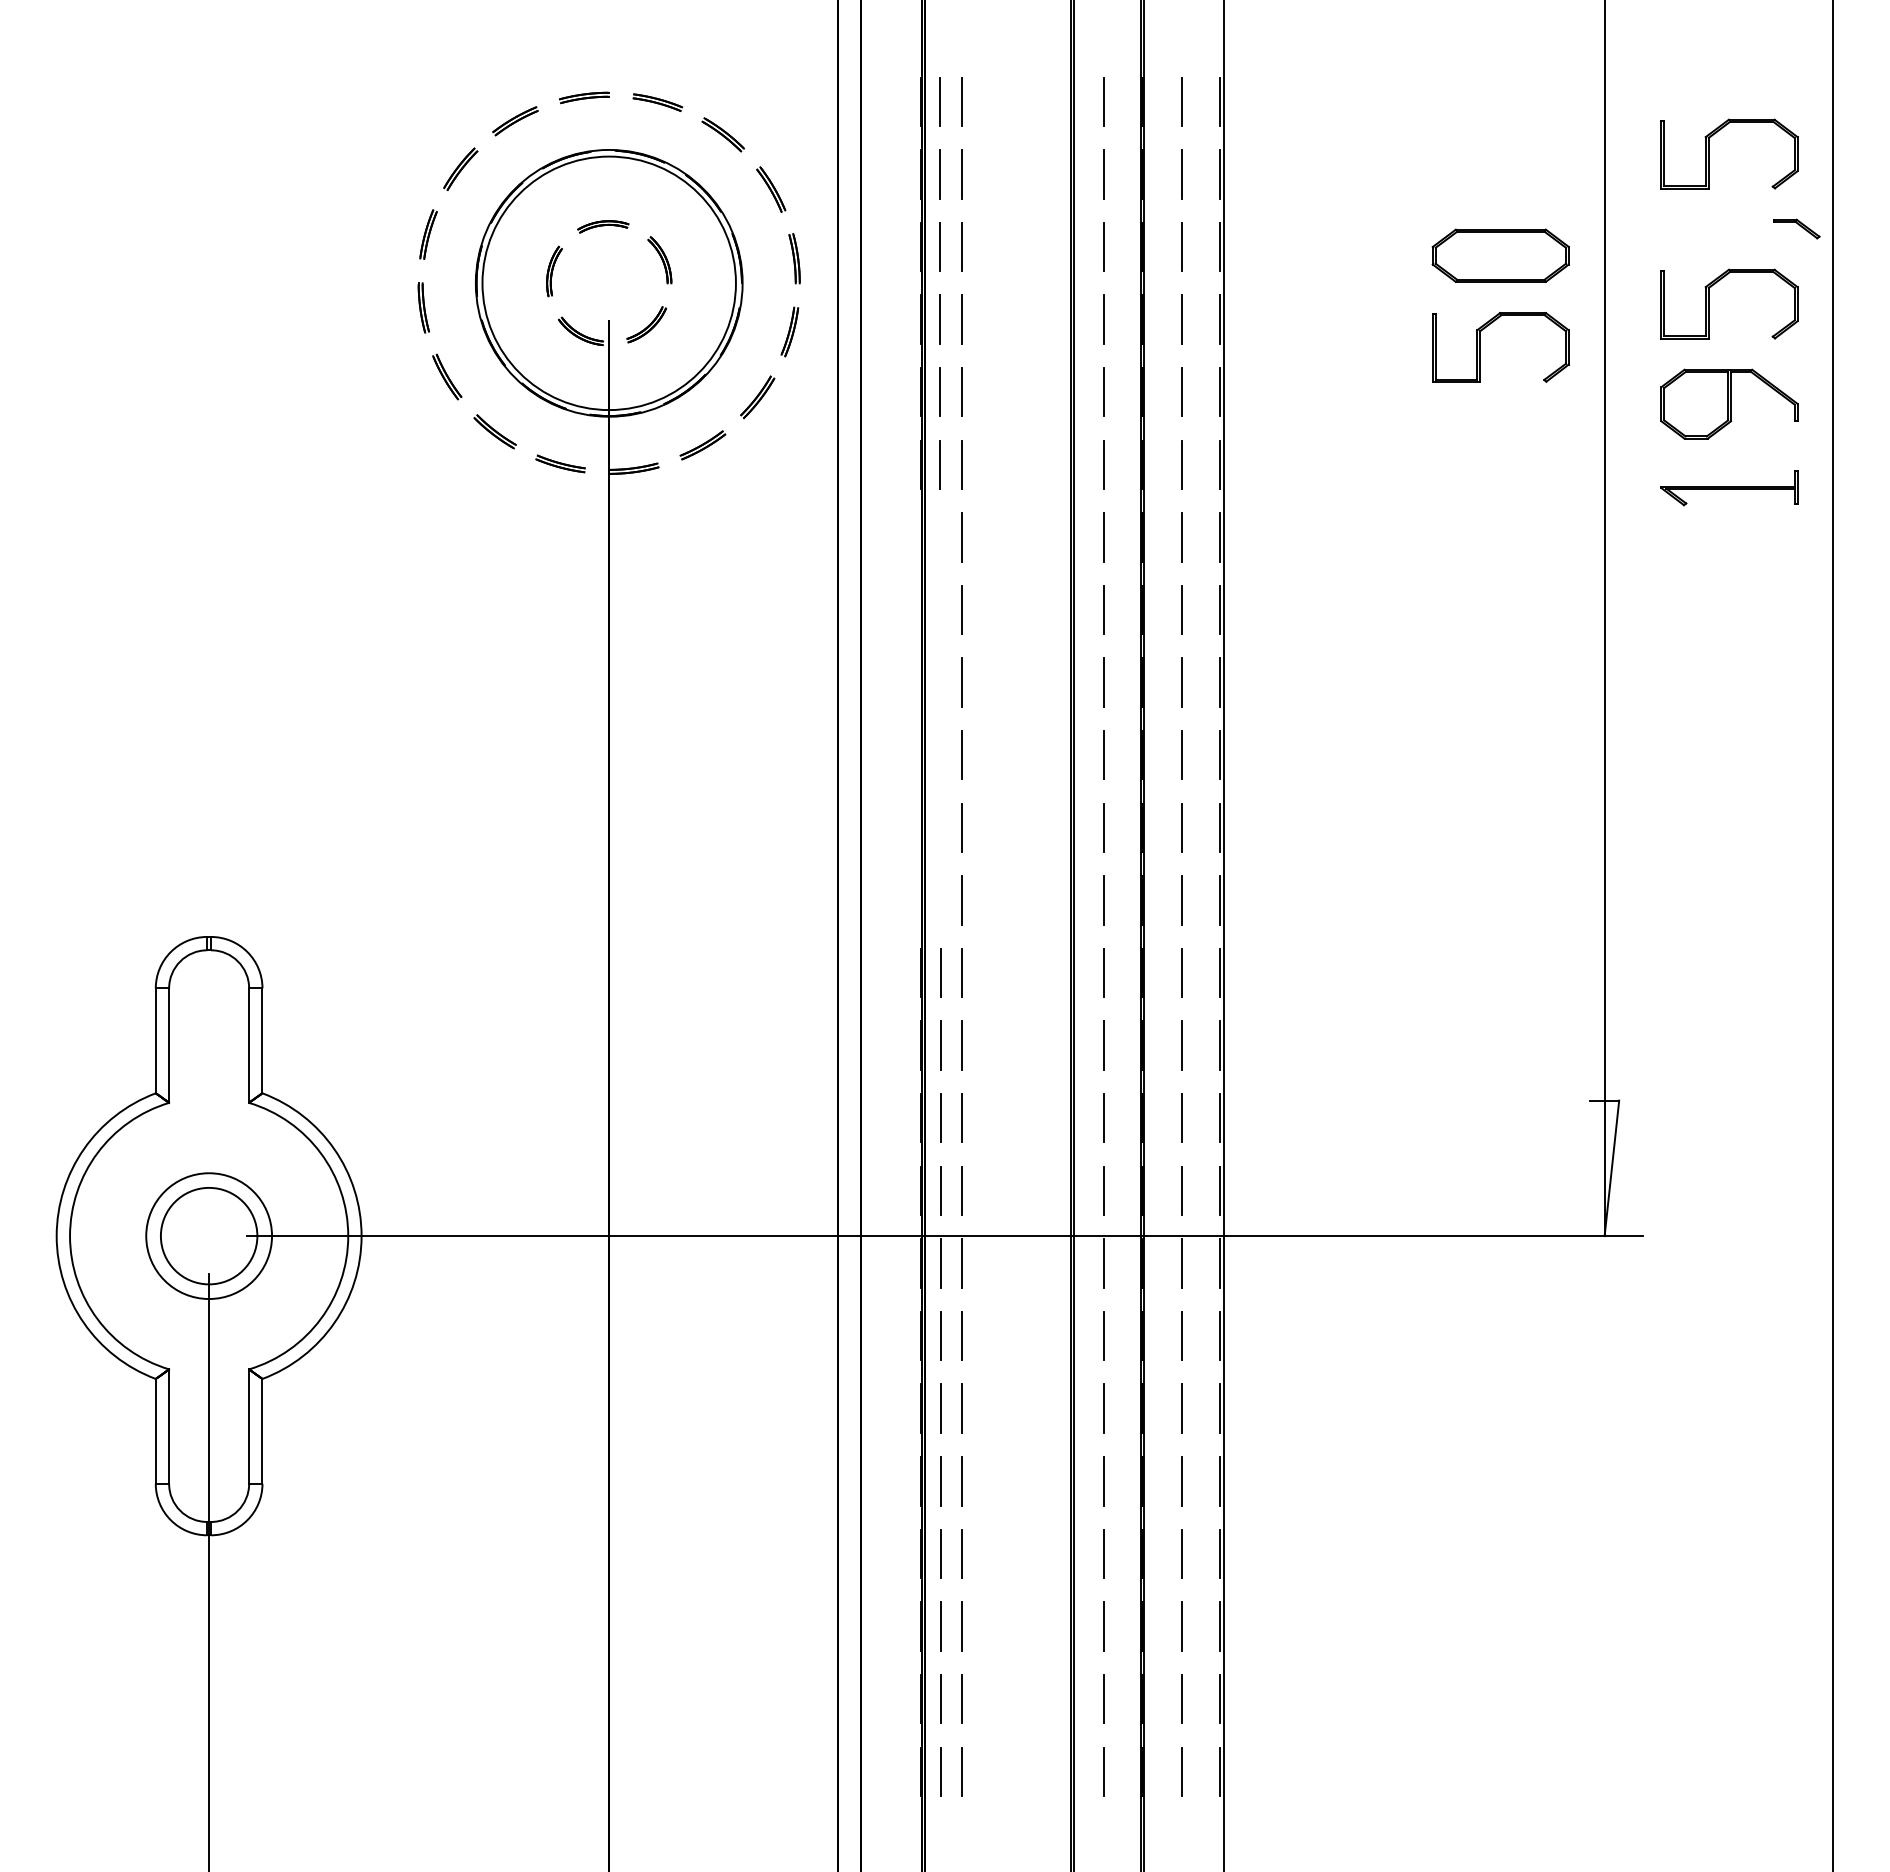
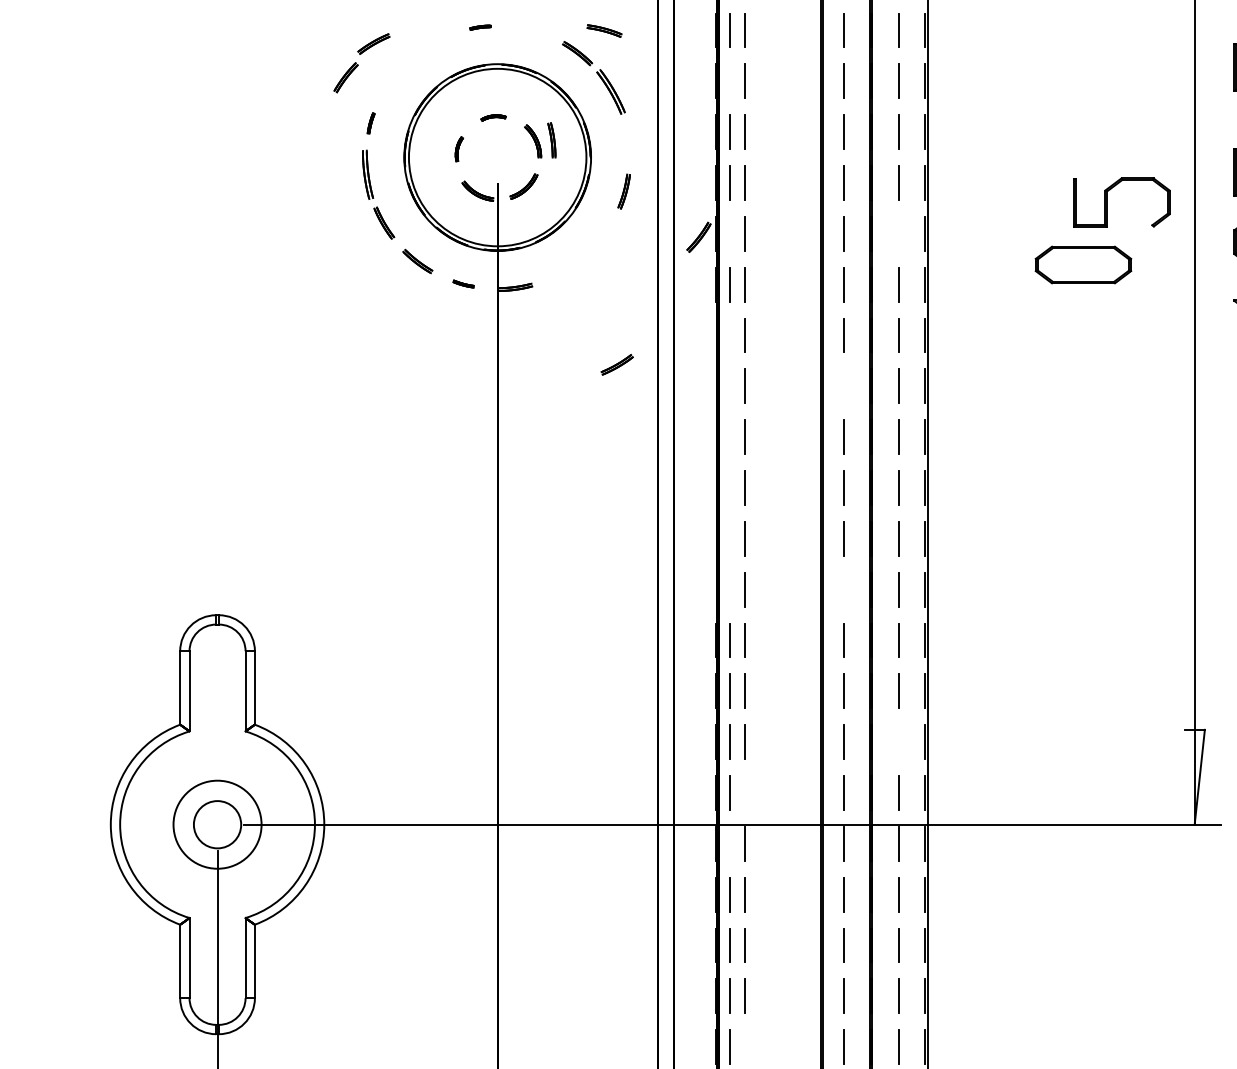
part: (584, 97) -> (480, 27), size x0.6
part: (657, 102) -> (604, 30), moved
part: (515, 121) -> (373, 44), moved
part: (460, 168) -> (345, 77), moved
line: (939, 174) -> (728, 81), removed
part: (771, 189) -> (611, 91), size x1.4
part: (603, 226) -> (493, 117), size x0.7
part: (428, 234) -> (371, 123), size x0.6
part: (1500, 255) -> (1083, 264), moved
part: (794, 258) -> (551, 140), moved
part: (554, 271) -> (459, 149), size x0.7
part: (423, 307) -> (367, 174), size x1.4
line: (940, 392) -> (729, 234), removed
line: (1181, 392) -> (898, 234), removed
part: (757, 396) -> (698, 236), moved
part: (702, 445) -> (616, 364), moved
part: (560, 463) -> (463, 283), size x0.6
line: (1104, 609) -> (844, 385), removed
line: (1104, 900) -> (844, 589), removed
line: (1181, 1118) -> (898, 742), removed
line: (961, 1190) -> (744, 792), removed
circle: (208, 1235) -> (217, 824), size x0.7
line: (940, 1263) -> (729, 843), removed
line: (961, 1553) -> (744, 1046), removed

